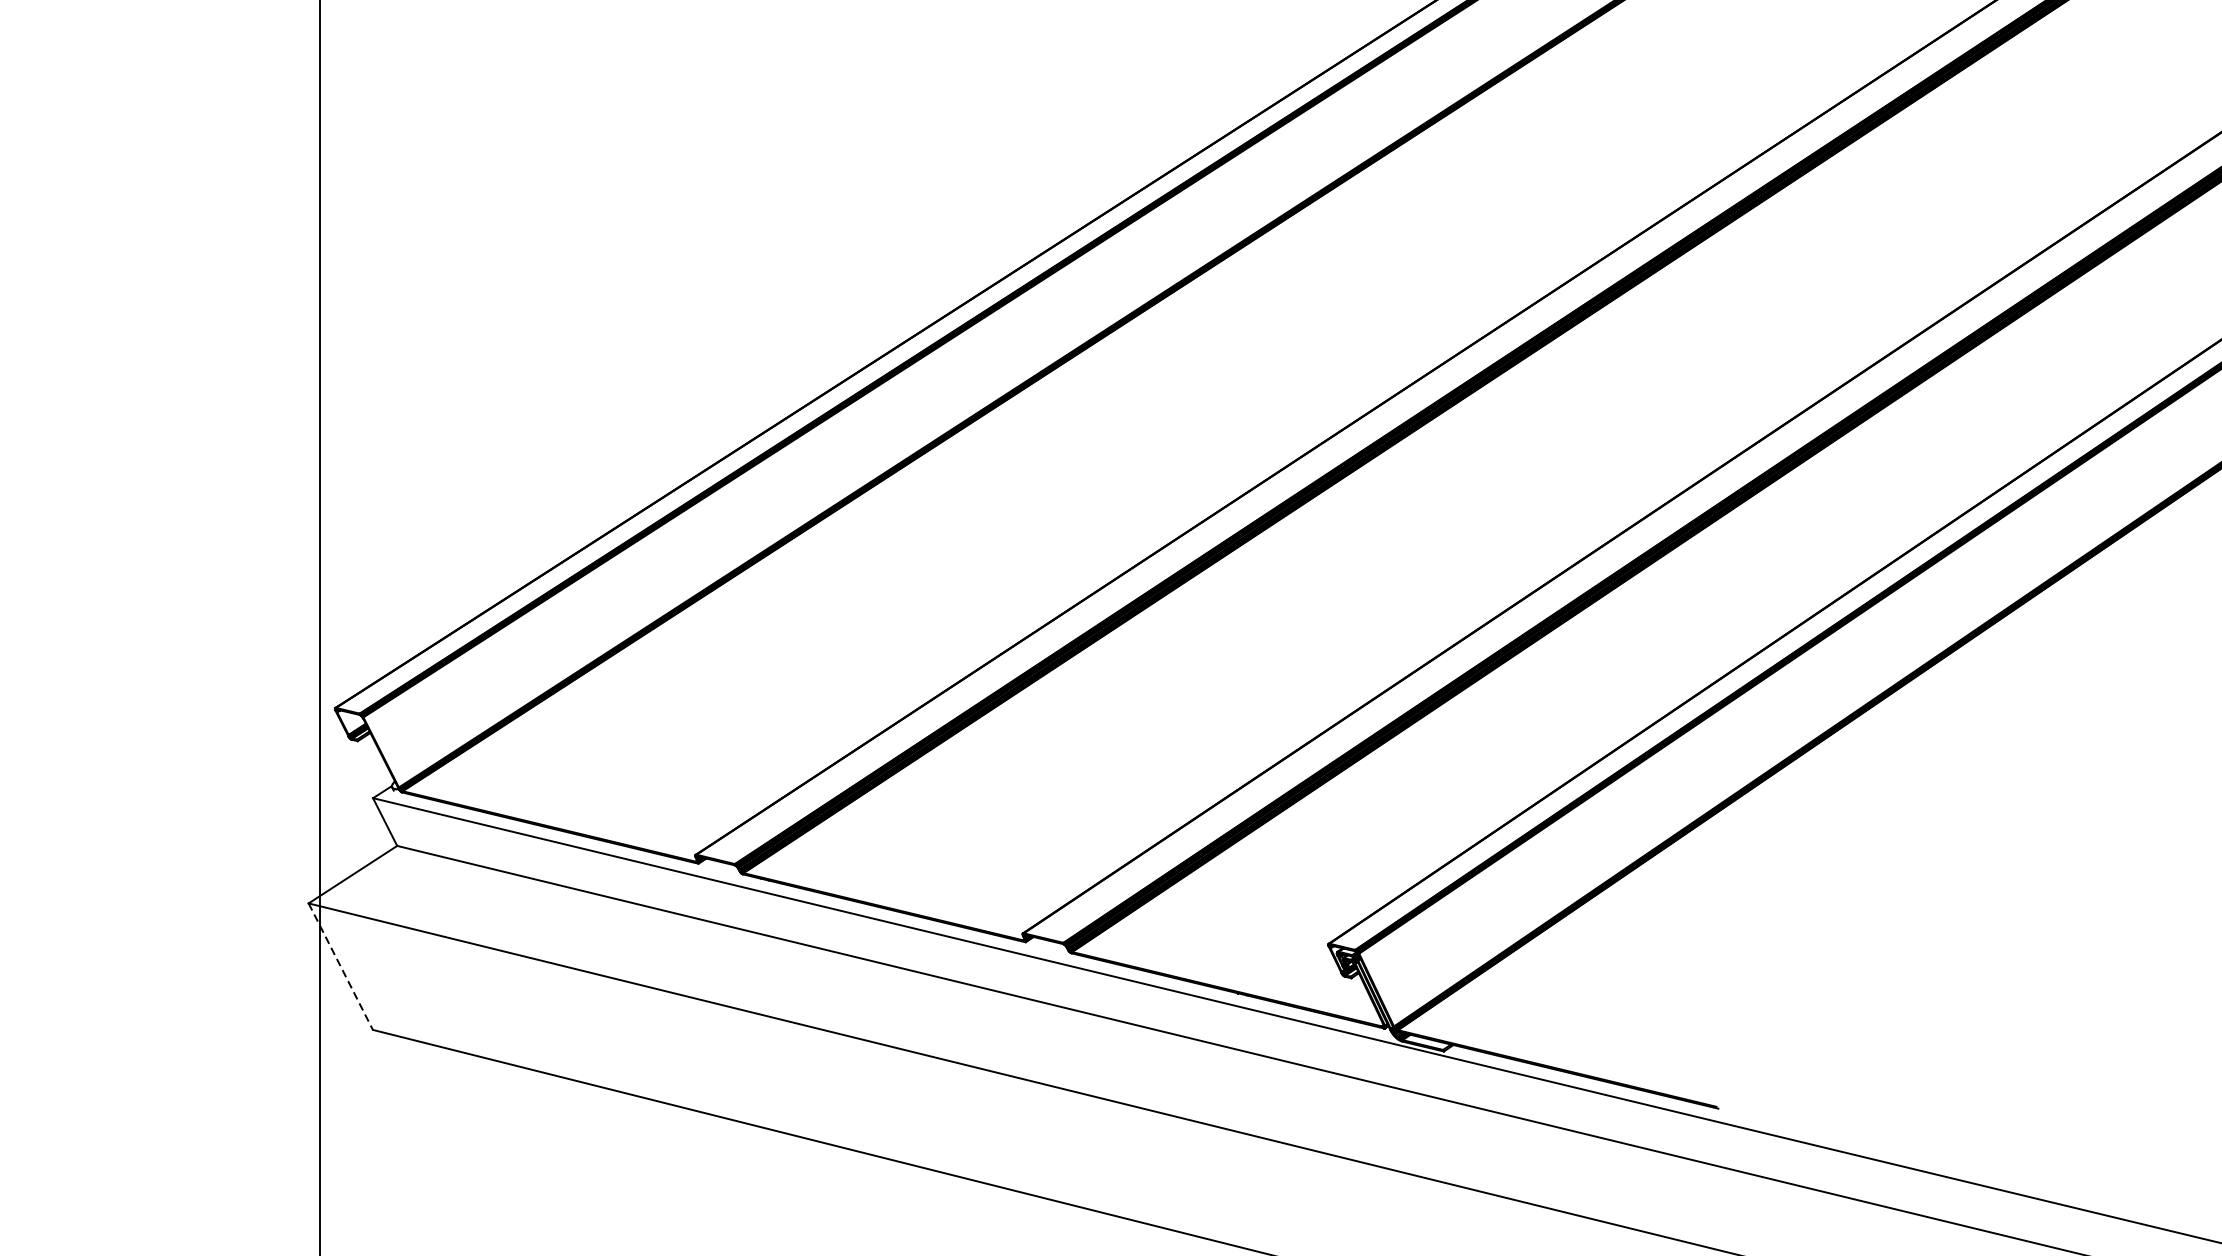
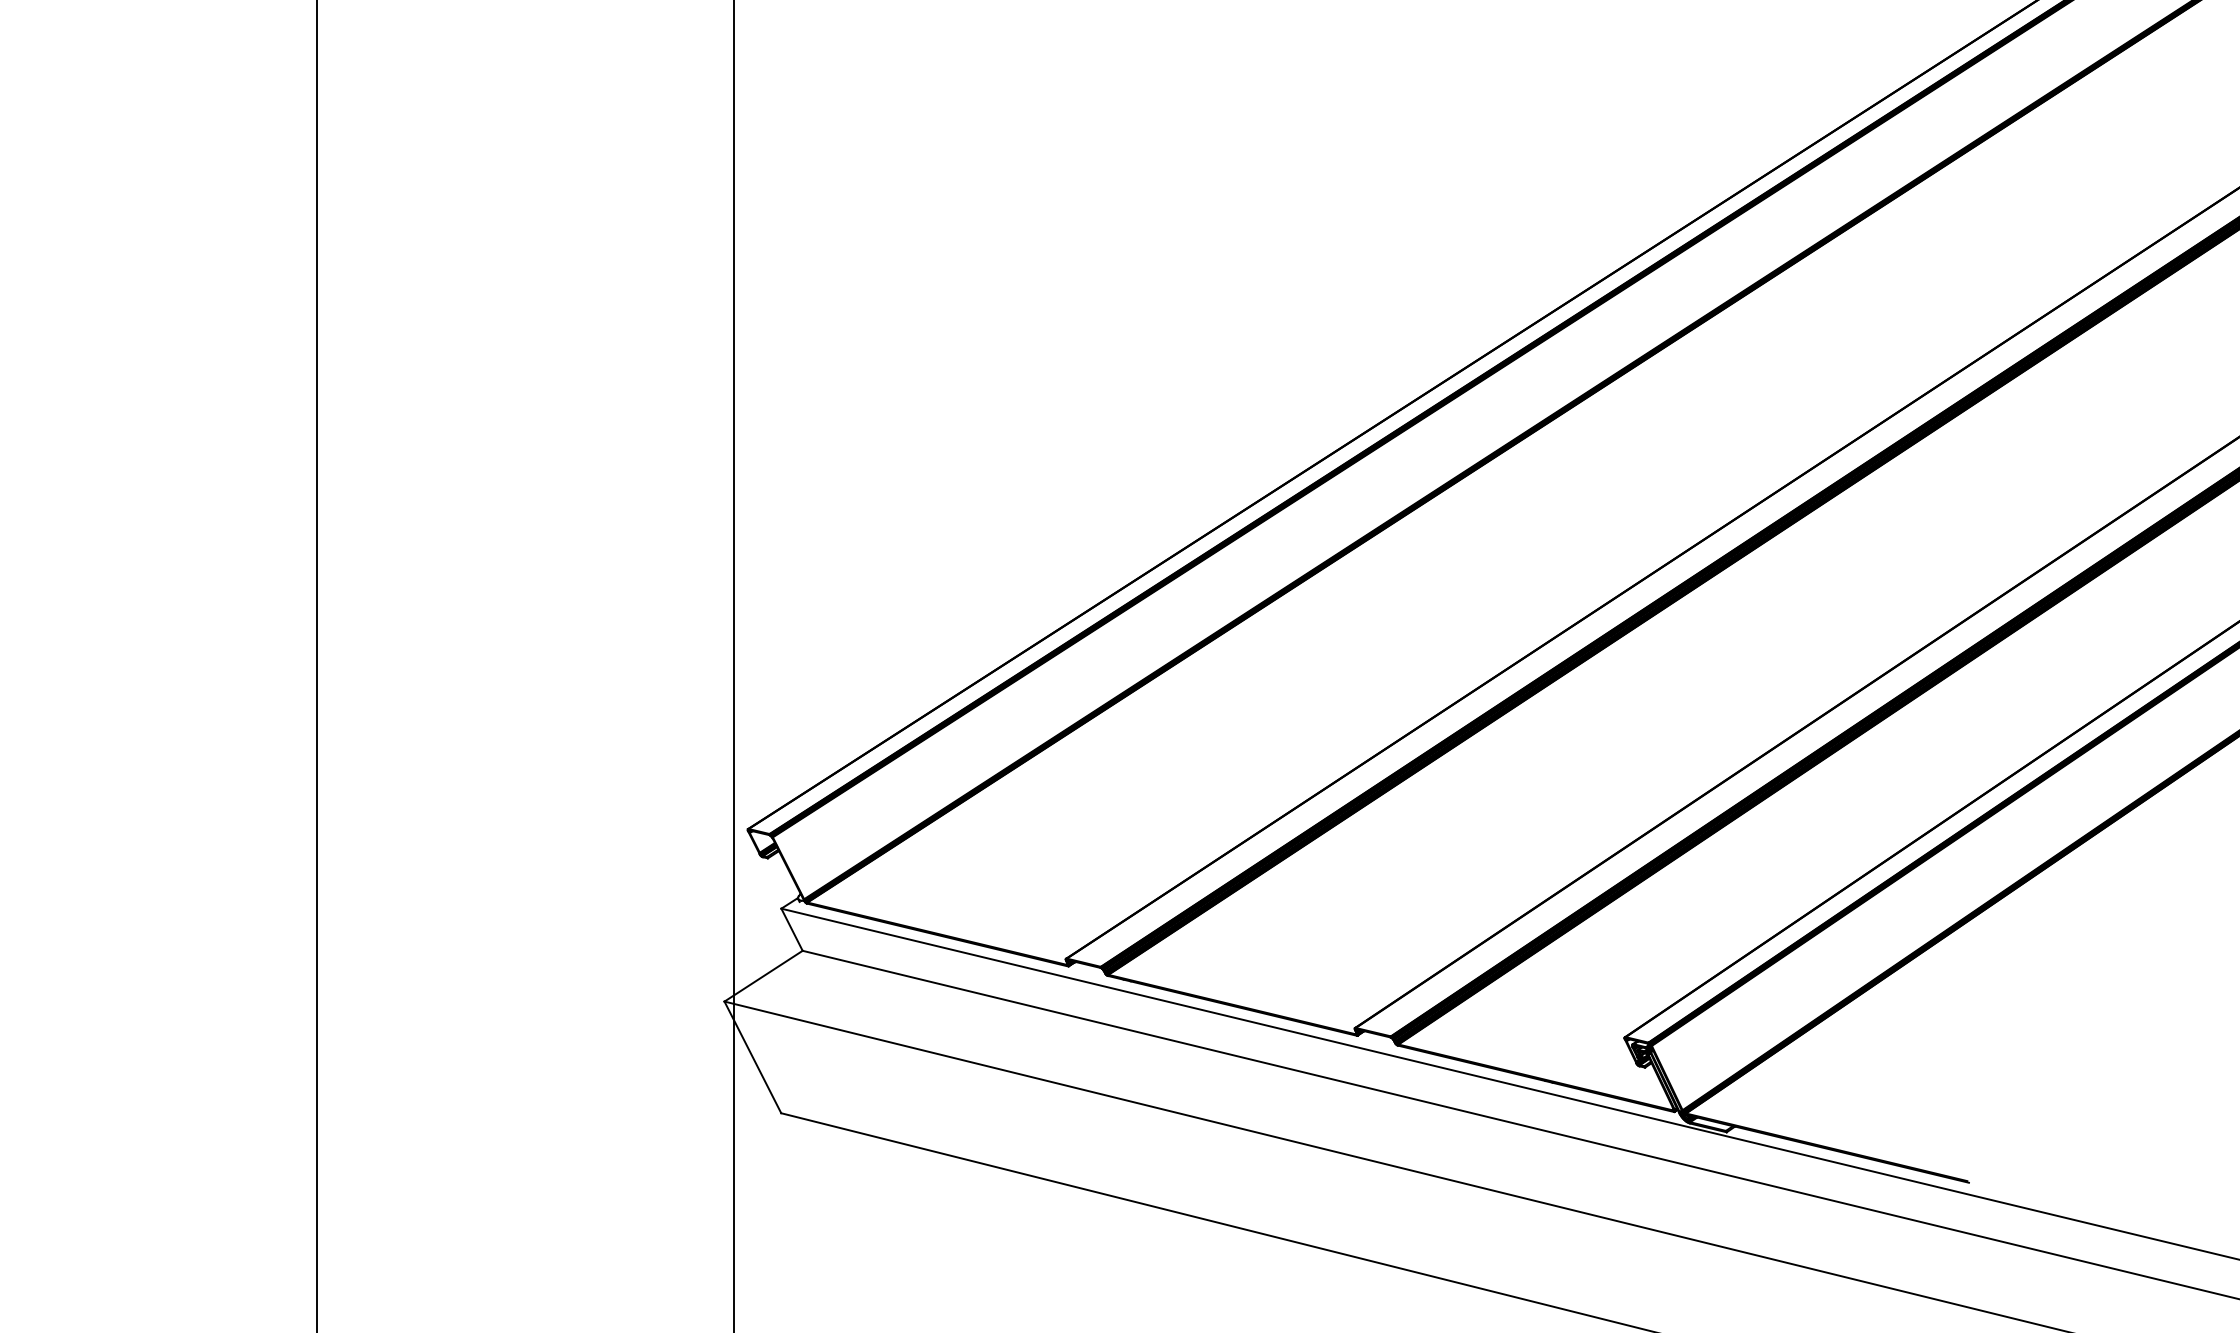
line: (340, 966) -> (752, 1057), dashed -> solid

